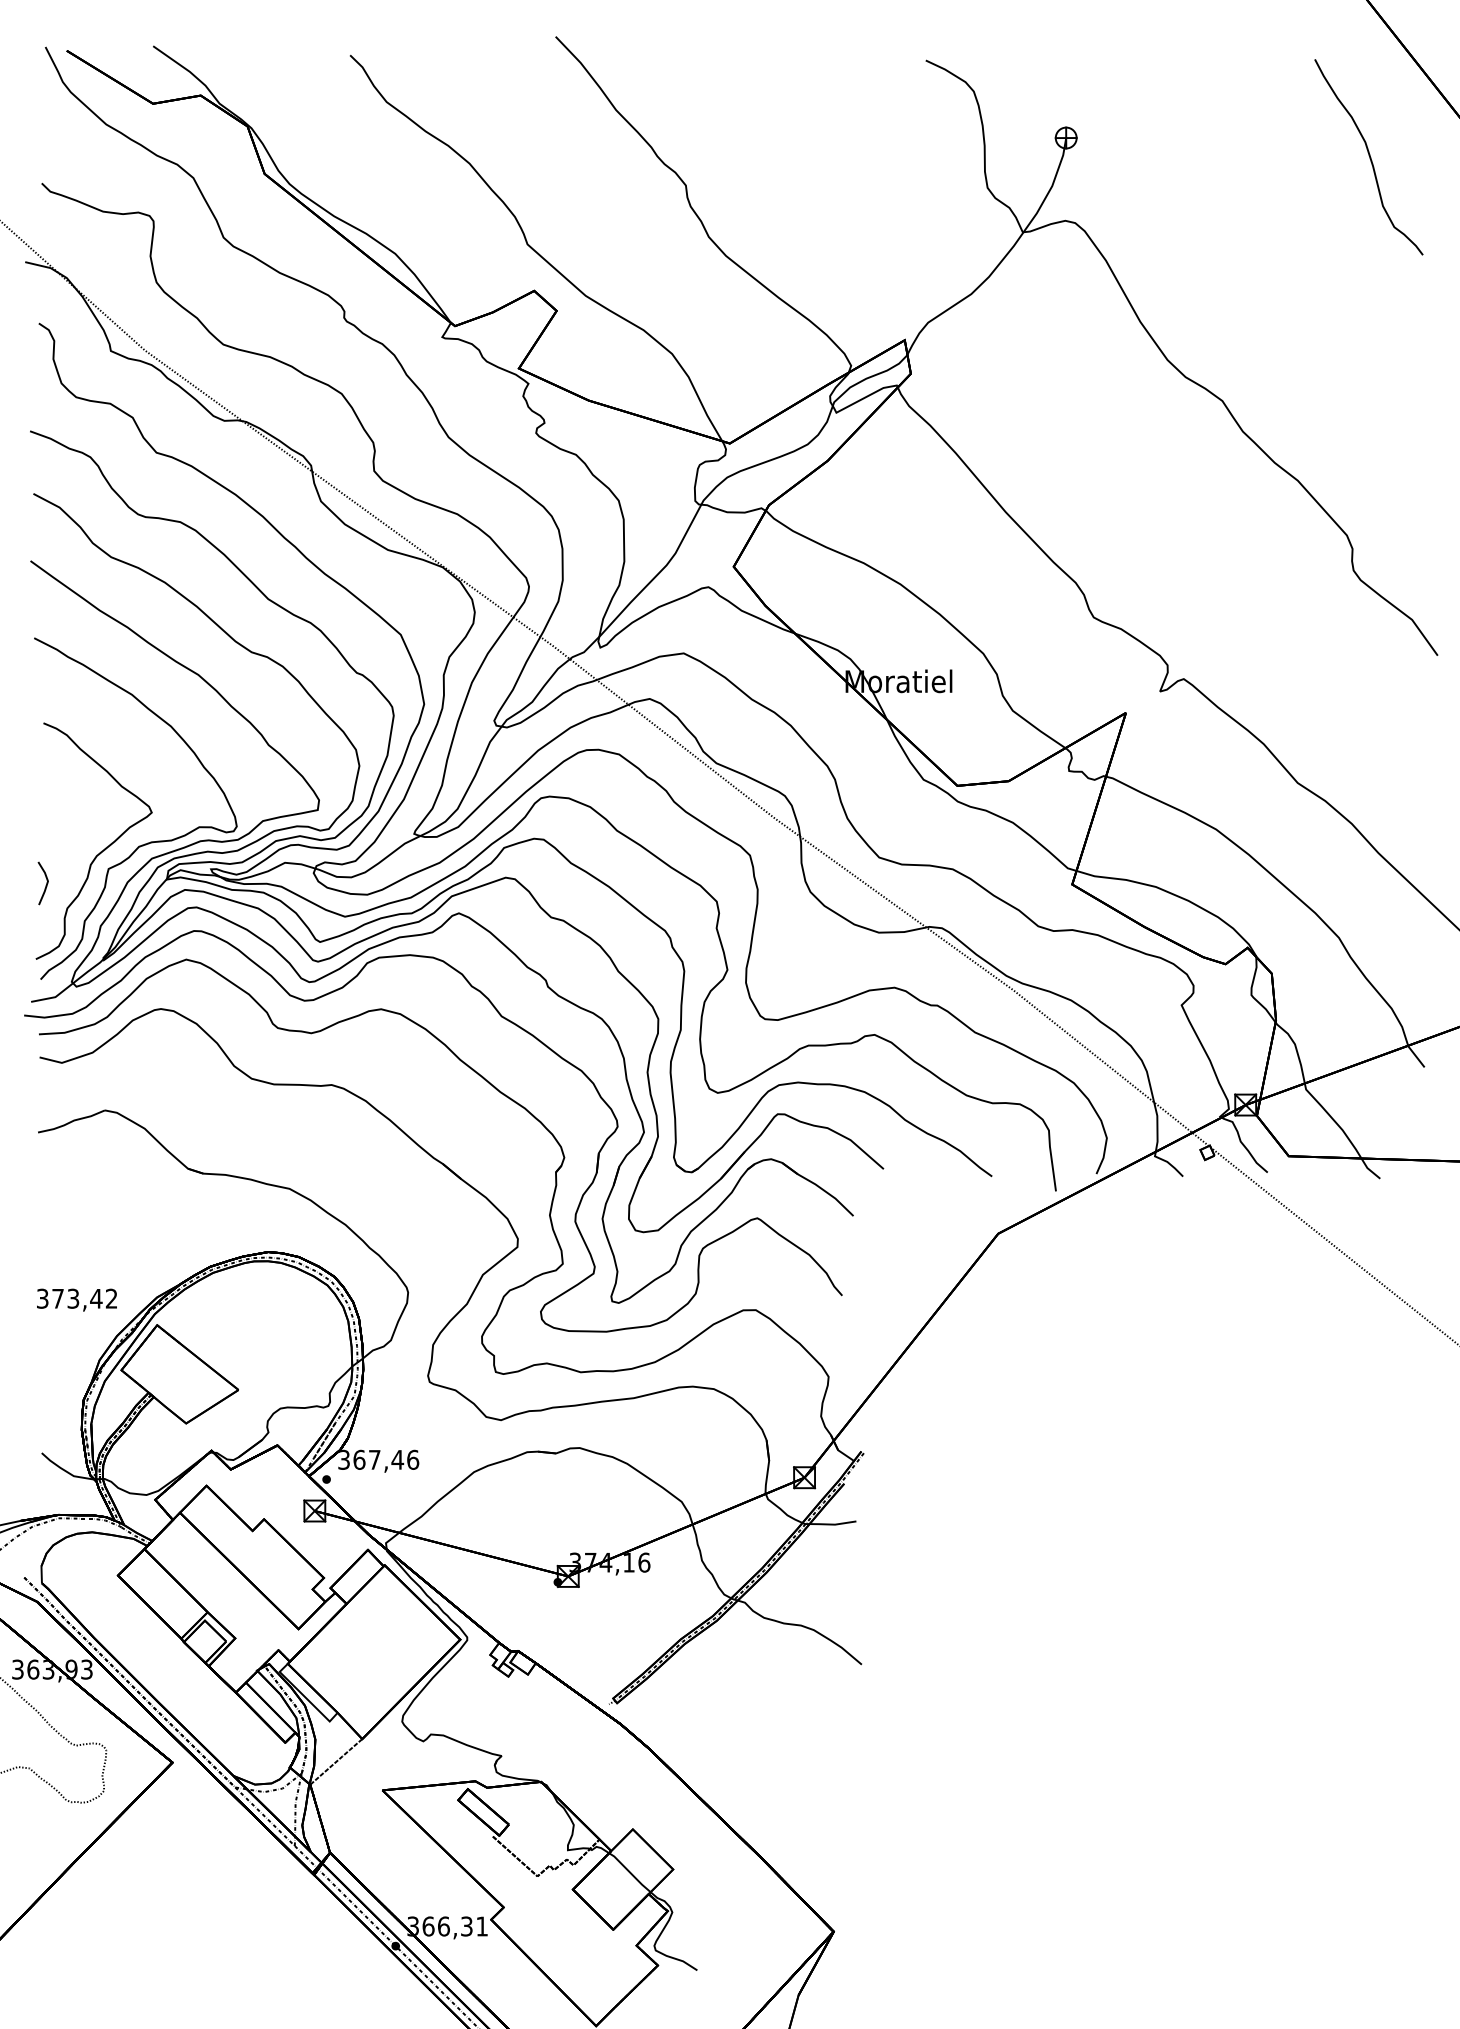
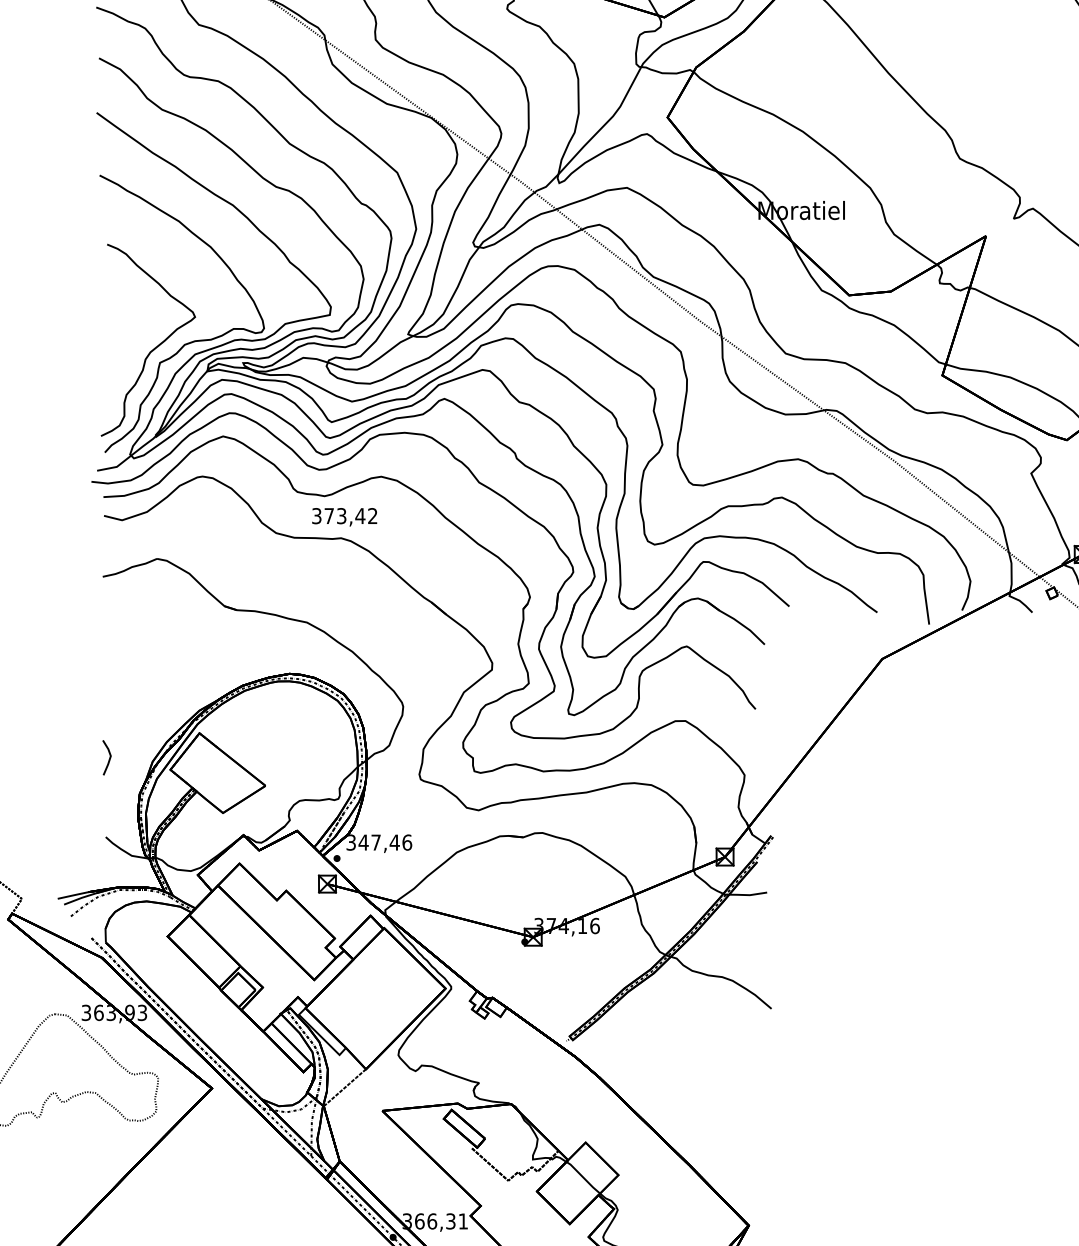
line: (45, 885) -> (108, 759), moved
text: (76, 1299) -> (344, 516), moved
text: (359, 1459) -> (363, 842), 367,46 -> 347,46

